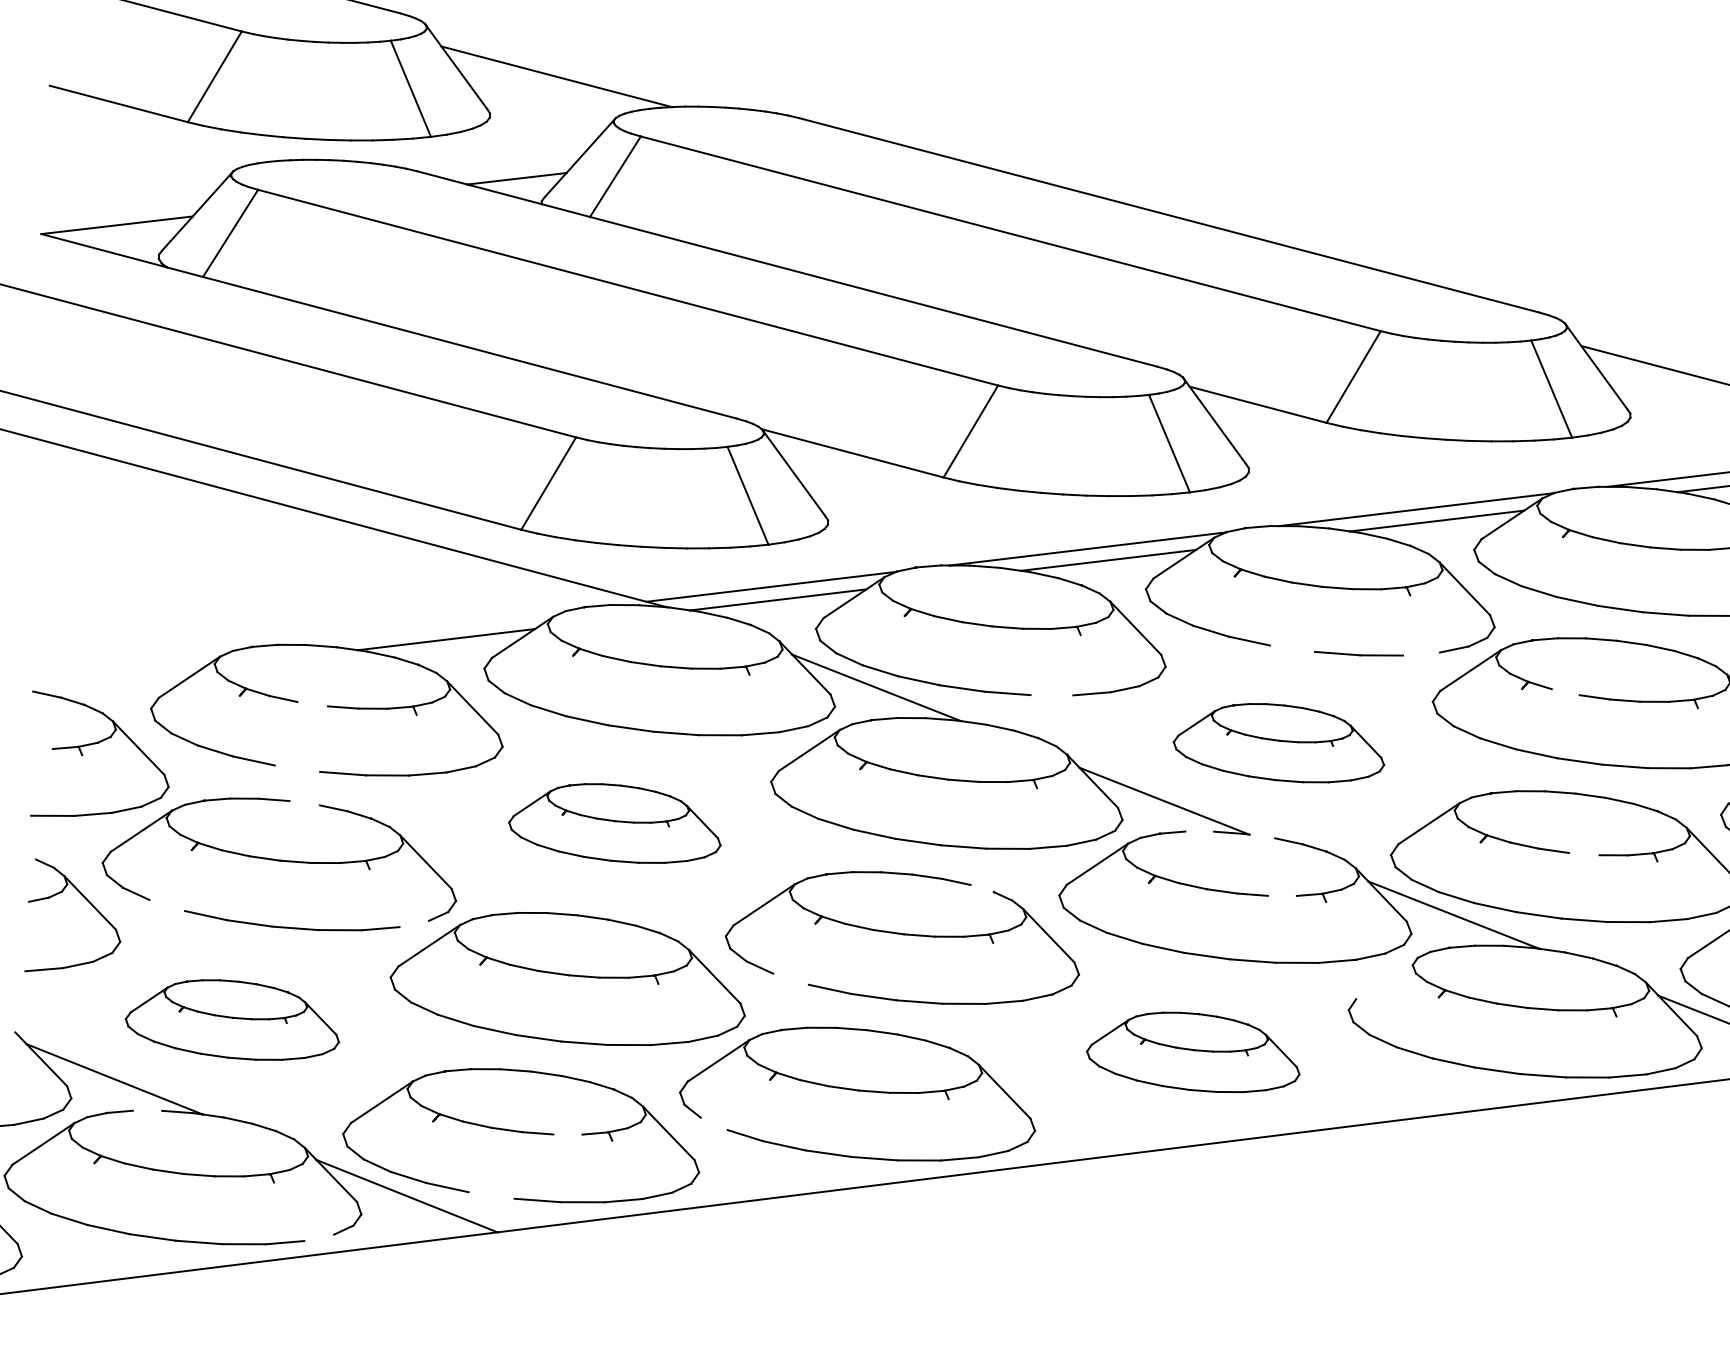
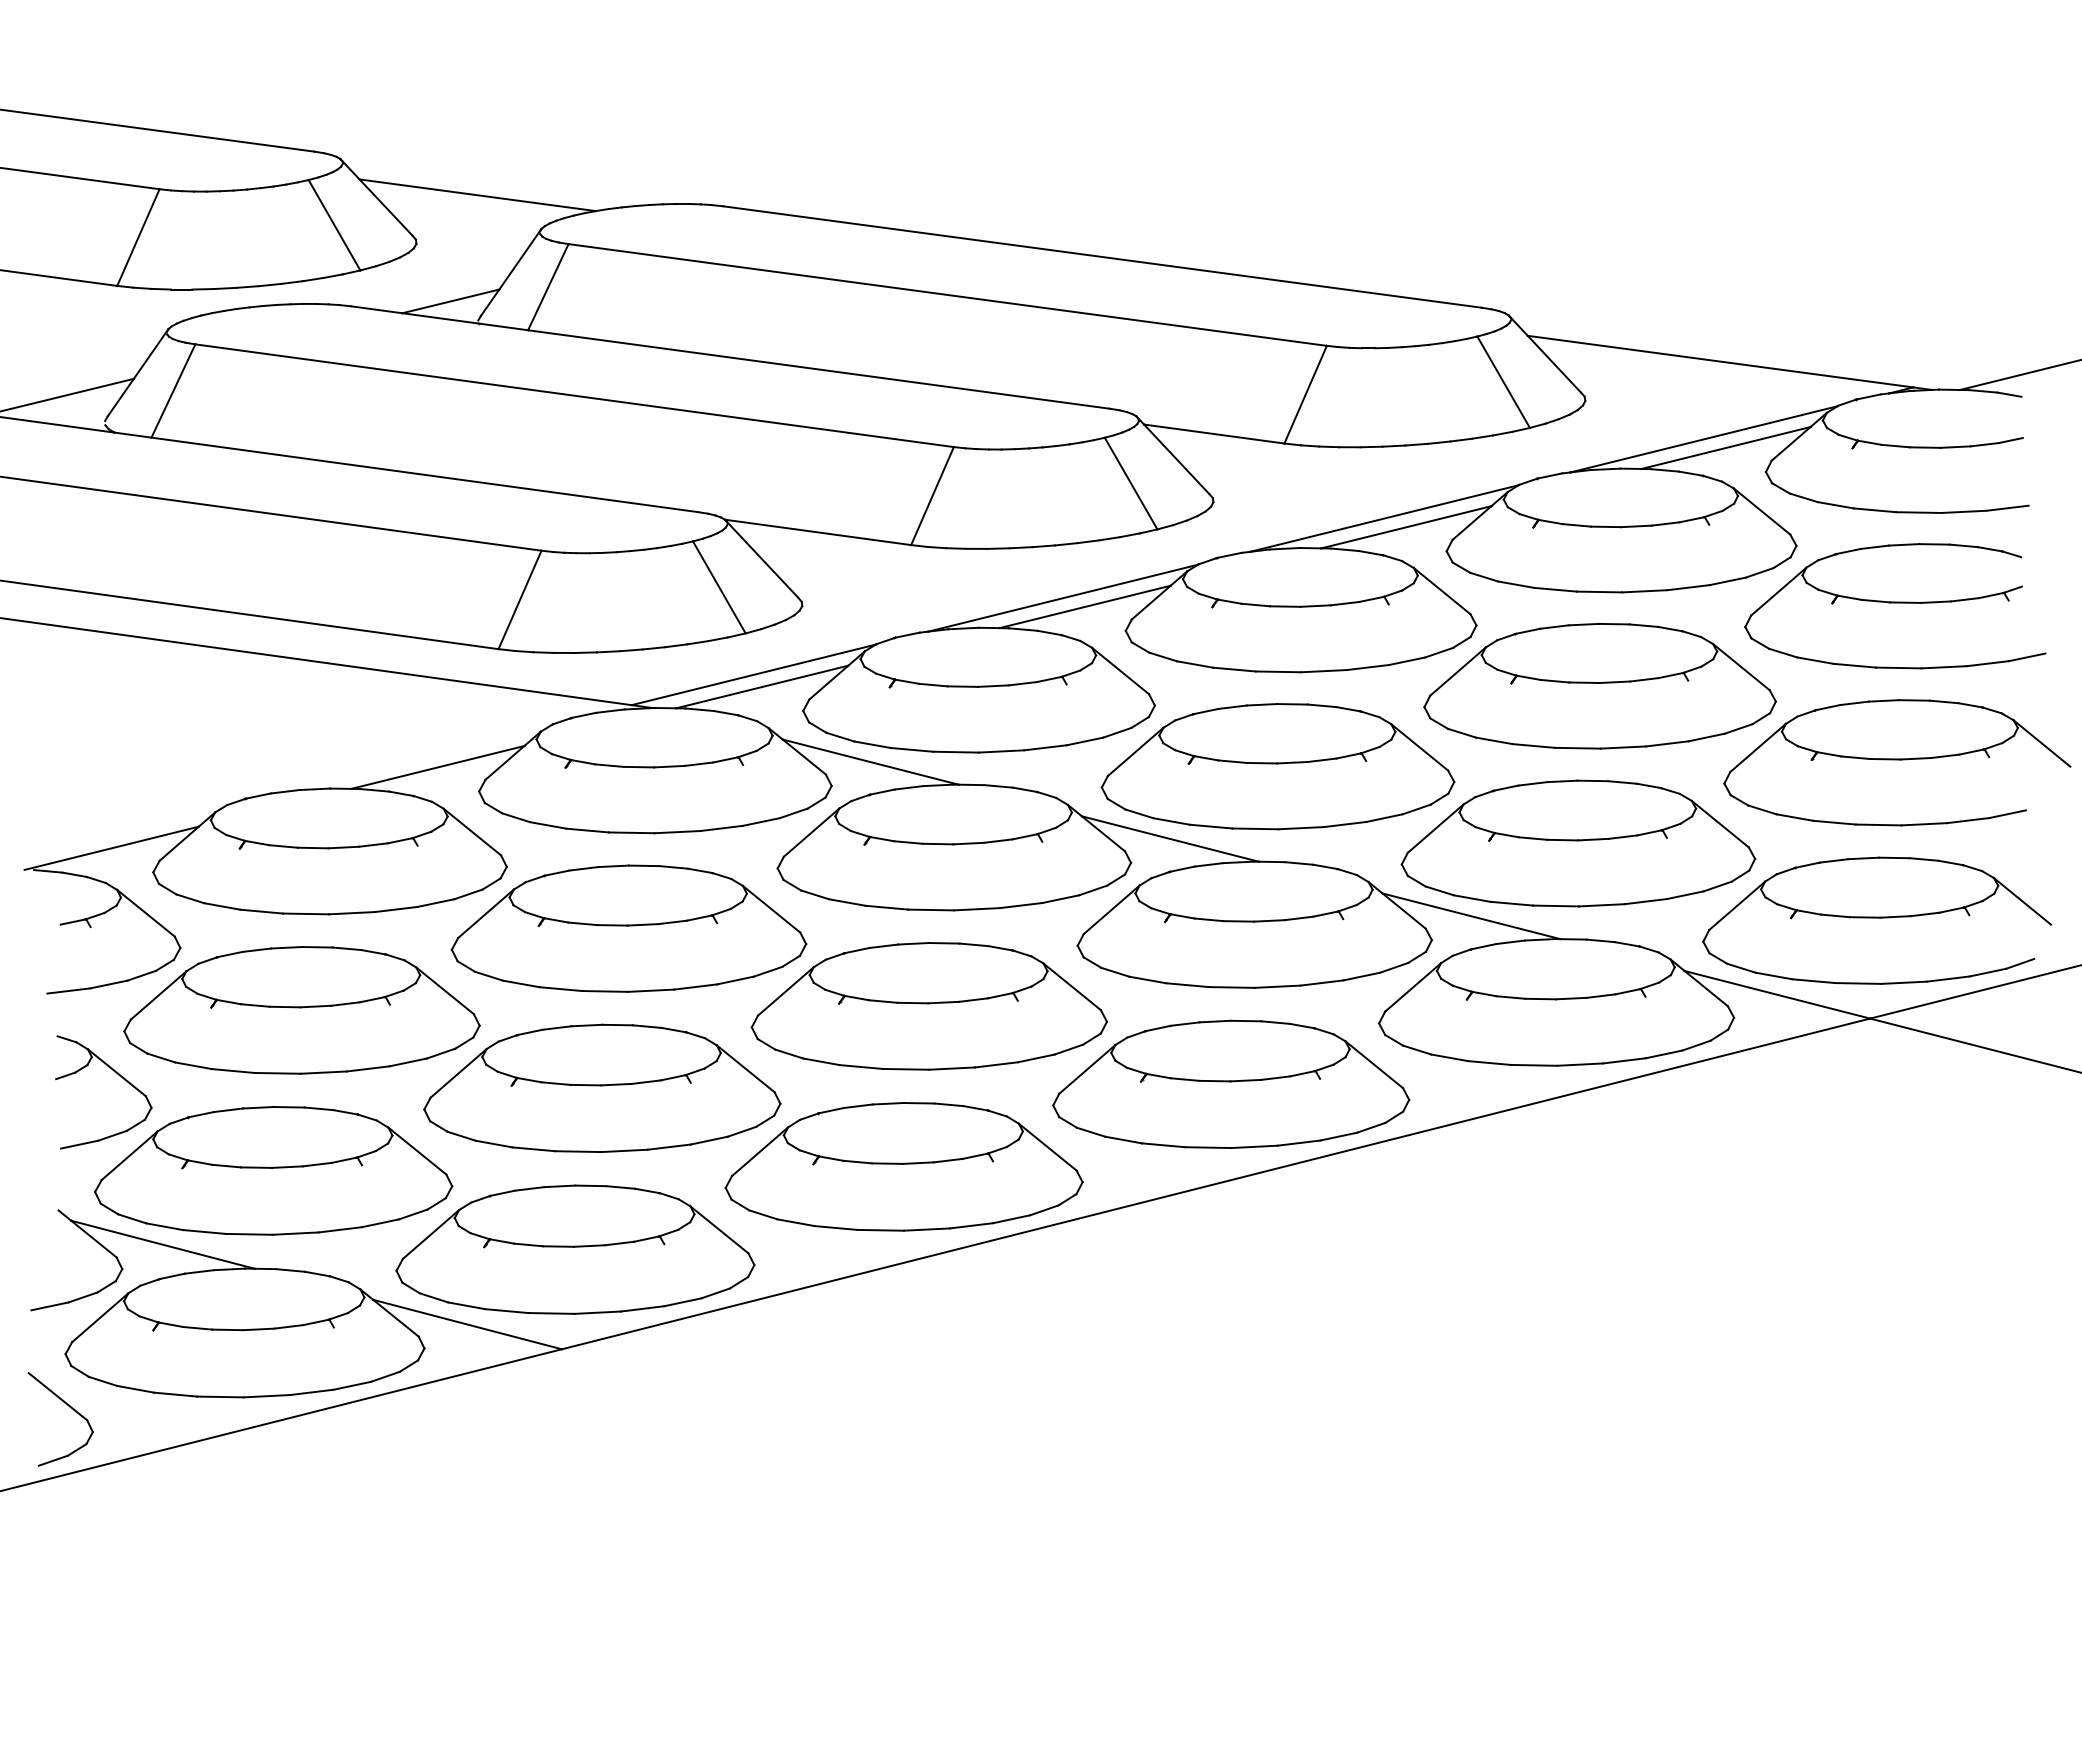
line: (1292, 648) -> (1278, 671), added
line: (1421, 654) -> (1407, 661), added
line: (112, 678) -> (111, 847), added
line: (1565, 691) -> (1554, 680), added
line: (1051, 694) -> (1045, 747), added
line: (312, 703) -> (312, 847), added
part: (1279, 742) -> (1277, 766), size x1.67
line: (297, 768) -> (305, 913), added
line: (304, 803) -> (317, 947), added
part: (615, 823) -> (628, 928), size x1.67
line: (1199, 831) -> (1208, 864), added
line: (1262, 836) -> (1271, 861), added
line: (1584, 853) -> (1593, 839), added
line: (982, 888) -> (1000, 948), added
line: (1281, 895) -> (1298, 918), added
line: (167, 905) -> (193, 1065), added
line: (413, 923) -> (440, 1053), added
line: (790, 978) -> (821, 1061), added
line: (1387, 978) -> (1413, 987), added
part: (233, 1019) -> (273, 1170), size x1.67
part: (1194, 1051) -> (1231, 1083), size x1.67
line: (147, 1110) -> (199, 1271), added
line: (714, 1123) -> (763, 1214), added
line: (567, 1134) -> (619, 1243), added
line: (491, 1195) -> (551, 1313), added
line: (319, 1237) -> (385, 1376), added

